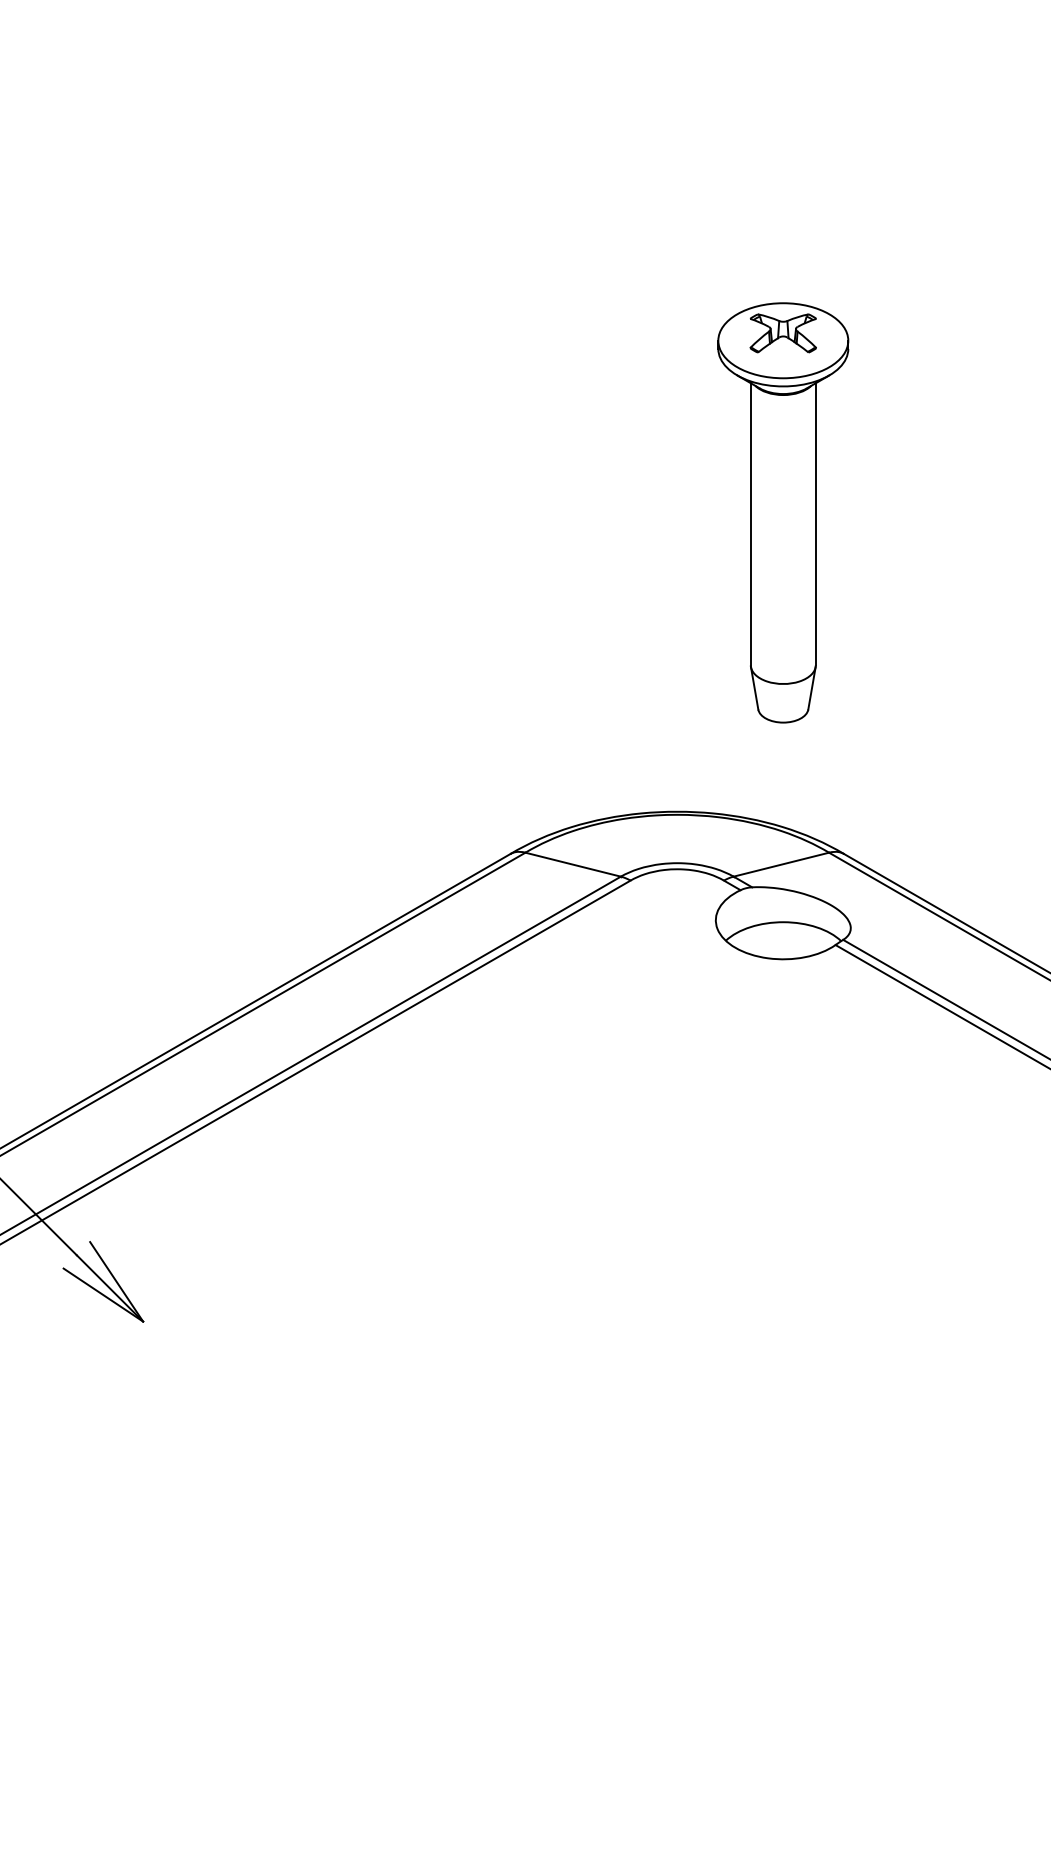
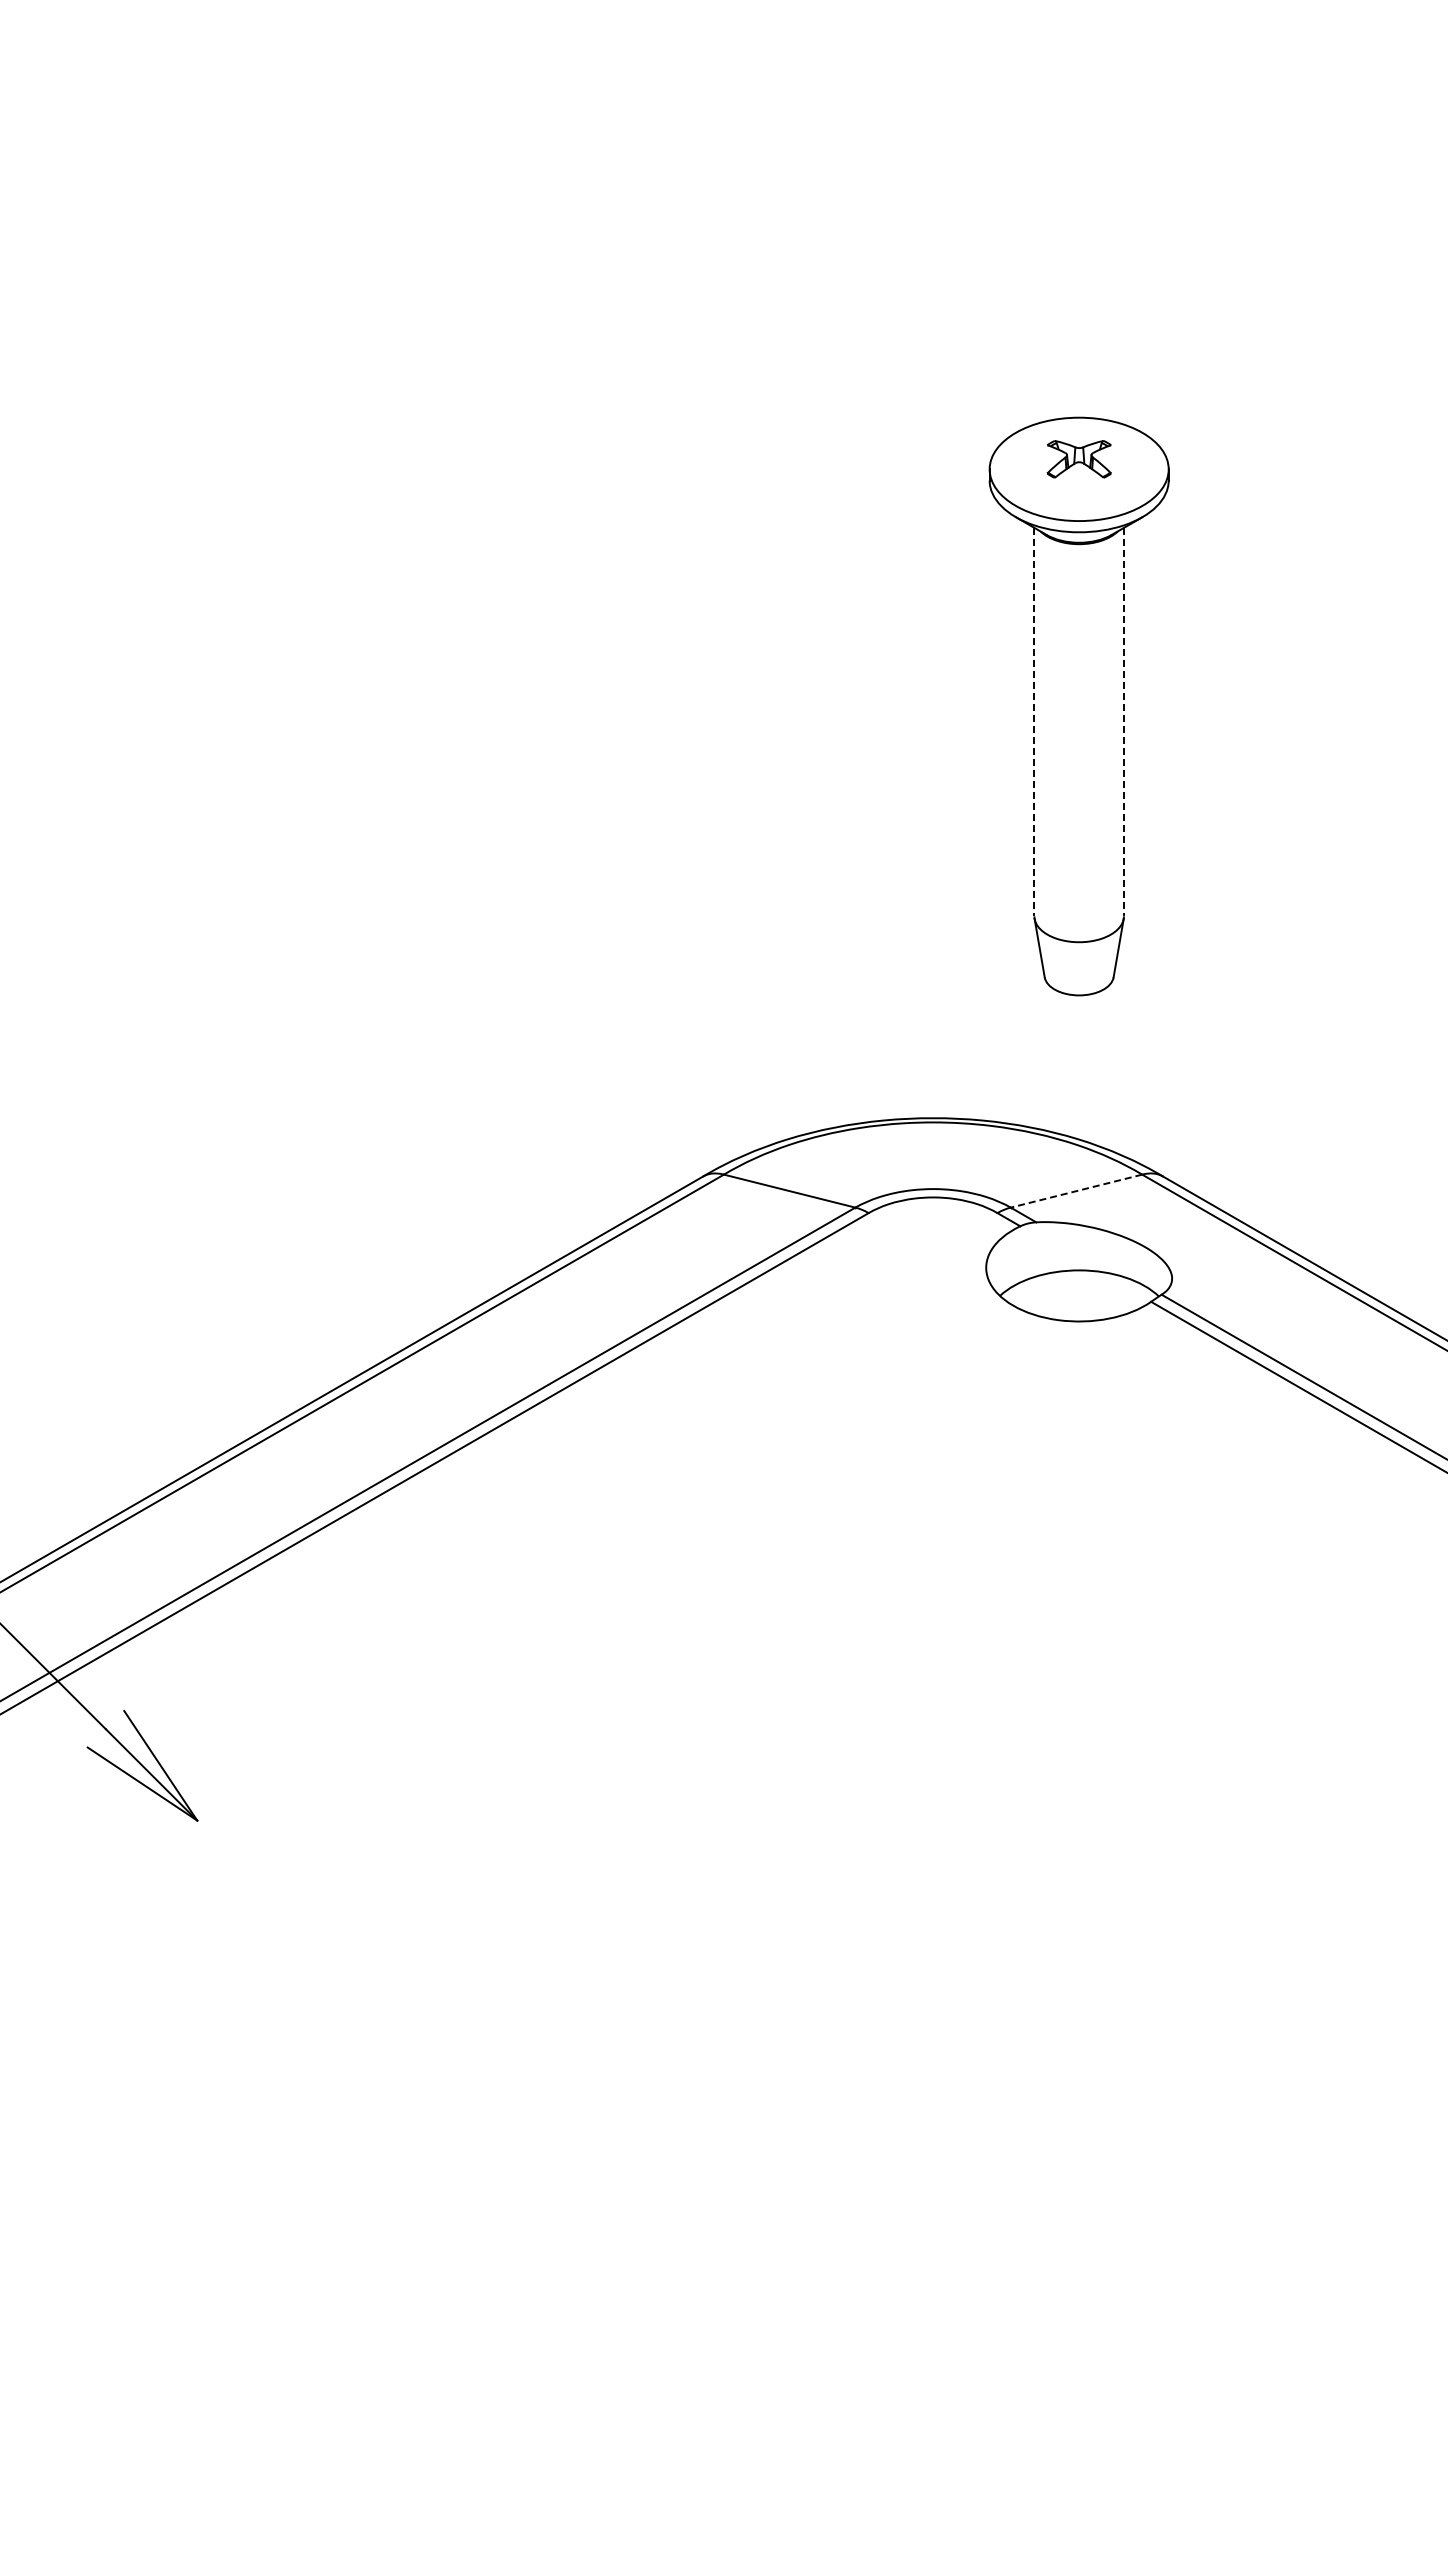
part: (783, 333) -> (1079, 459), size x0.7
line: (750, 524) -> (1034, 722), solid -> dashed
line: (815, 524) -> (1123, 722), solid -> dashed
line: (781, 864) -> (1076, 1191), solid -> dashed

